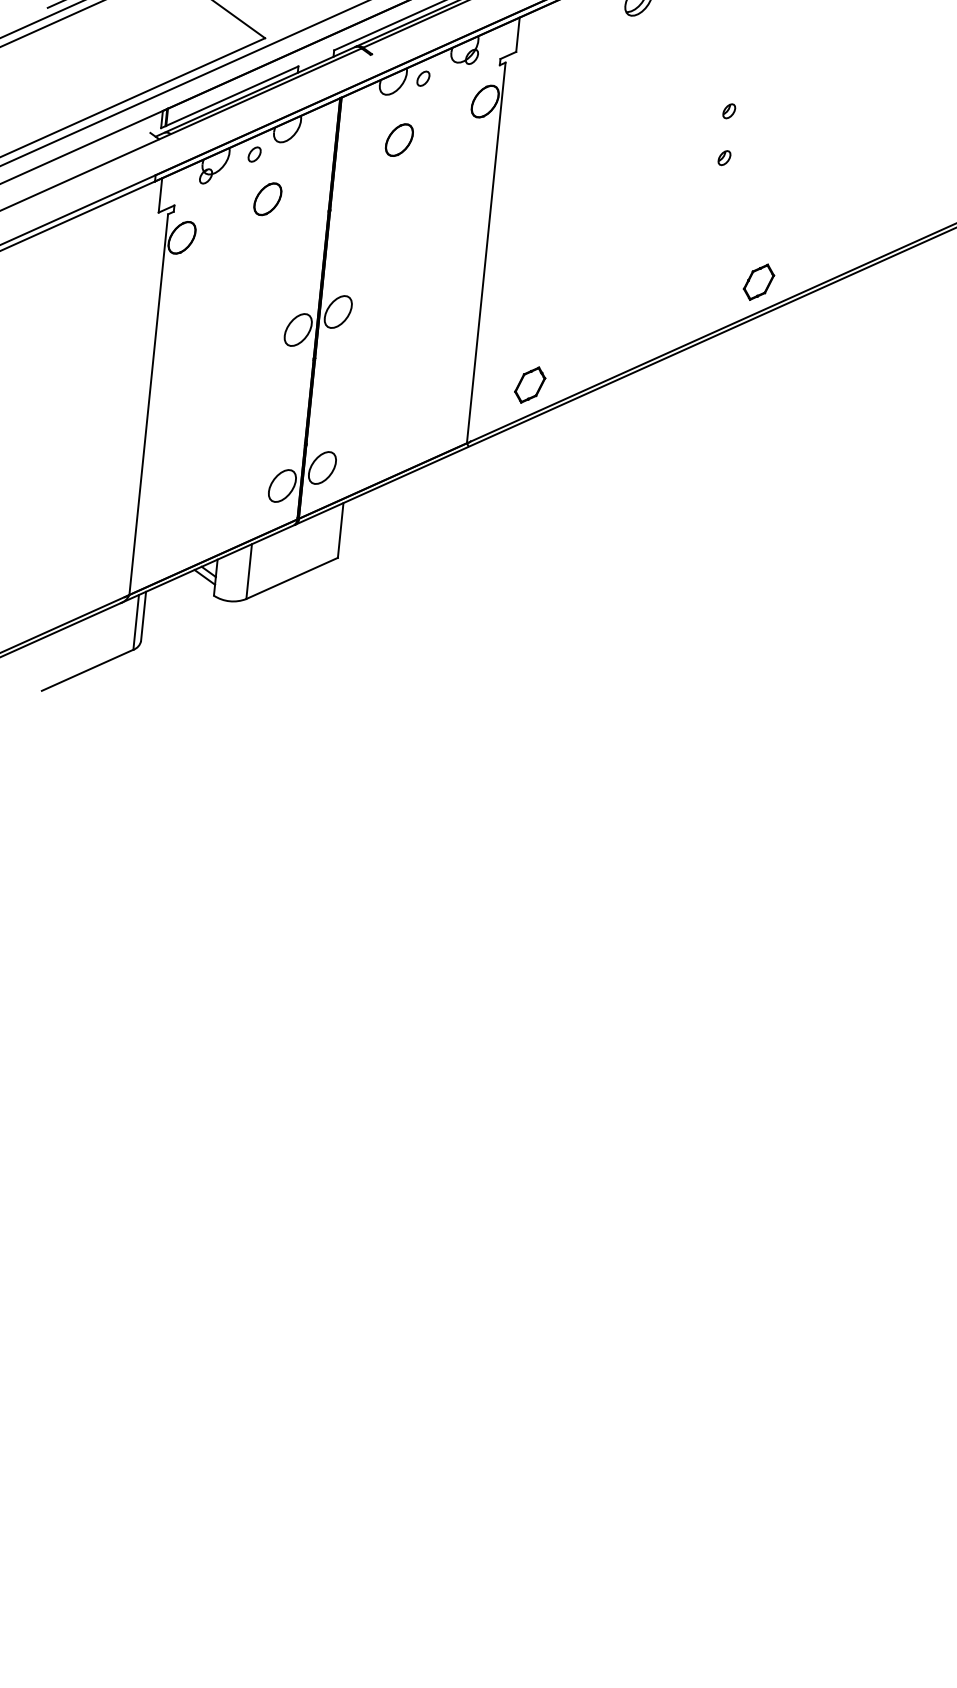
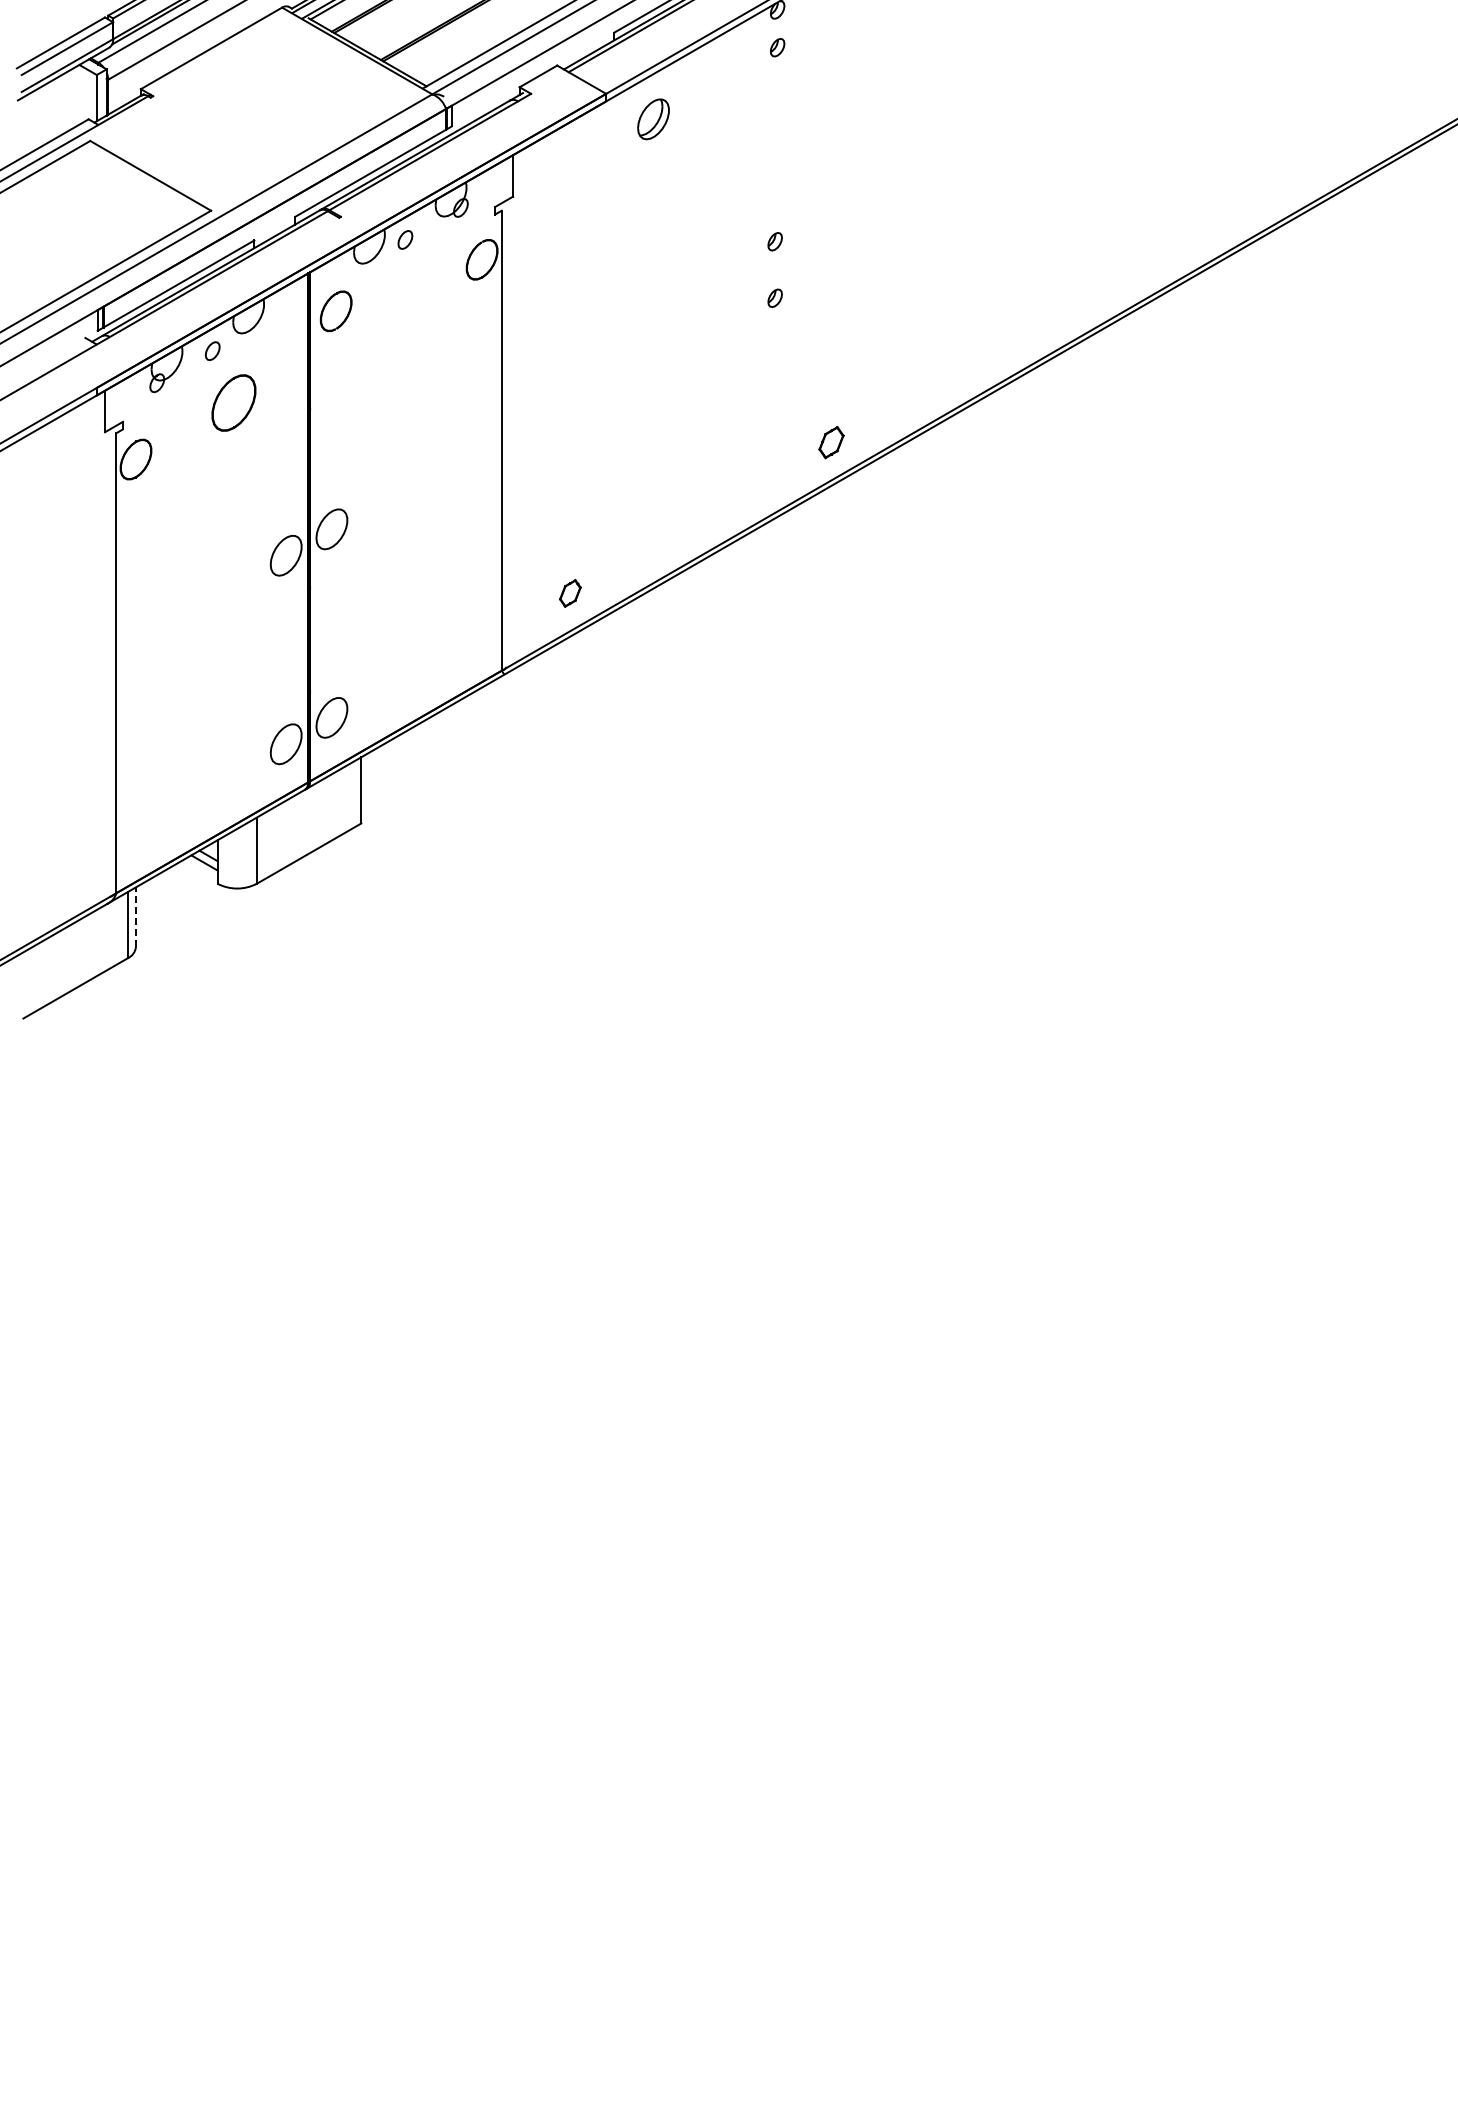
part: (398, 140) -> (335, 311), moved
part: (267, 198) -> (233, 402), size x1.4
part: (758, 282) -> (831, 442), size x0.7
part: (530, 385) -> (570, 593), size x0.6
line: (143, 616) -> (135, 917), solid -> dashed

